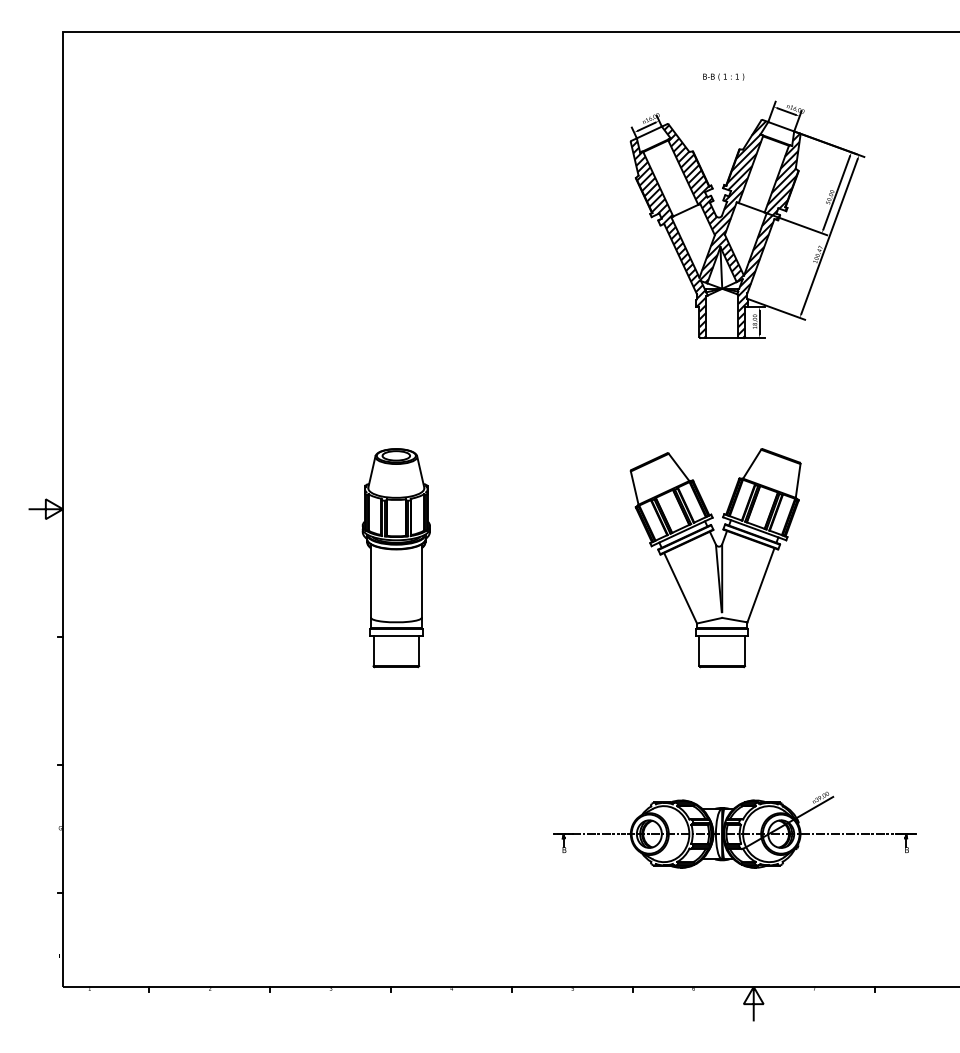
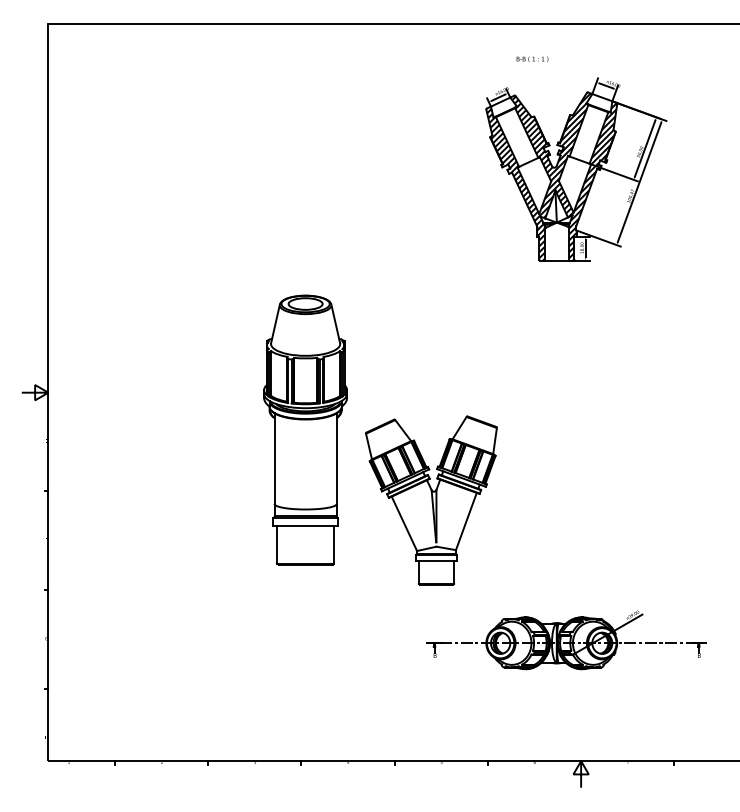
text: (723, 76) -> (532, 58), moved
part: (395, 558) -> (304, 430), size x1.6
part: (715, 558) -> (431, 500), moved

